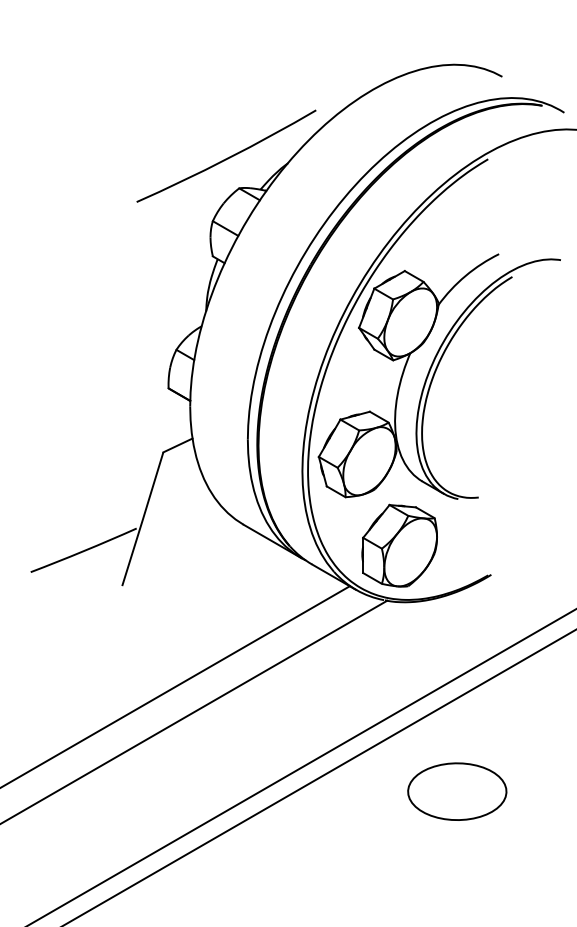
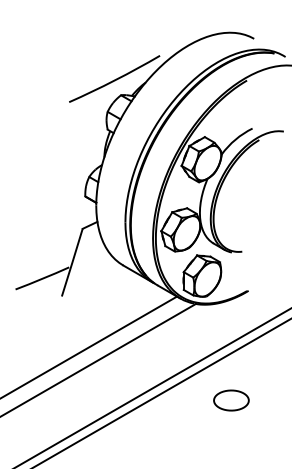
part: (457, 791) -> (231, 400), size x0.7

